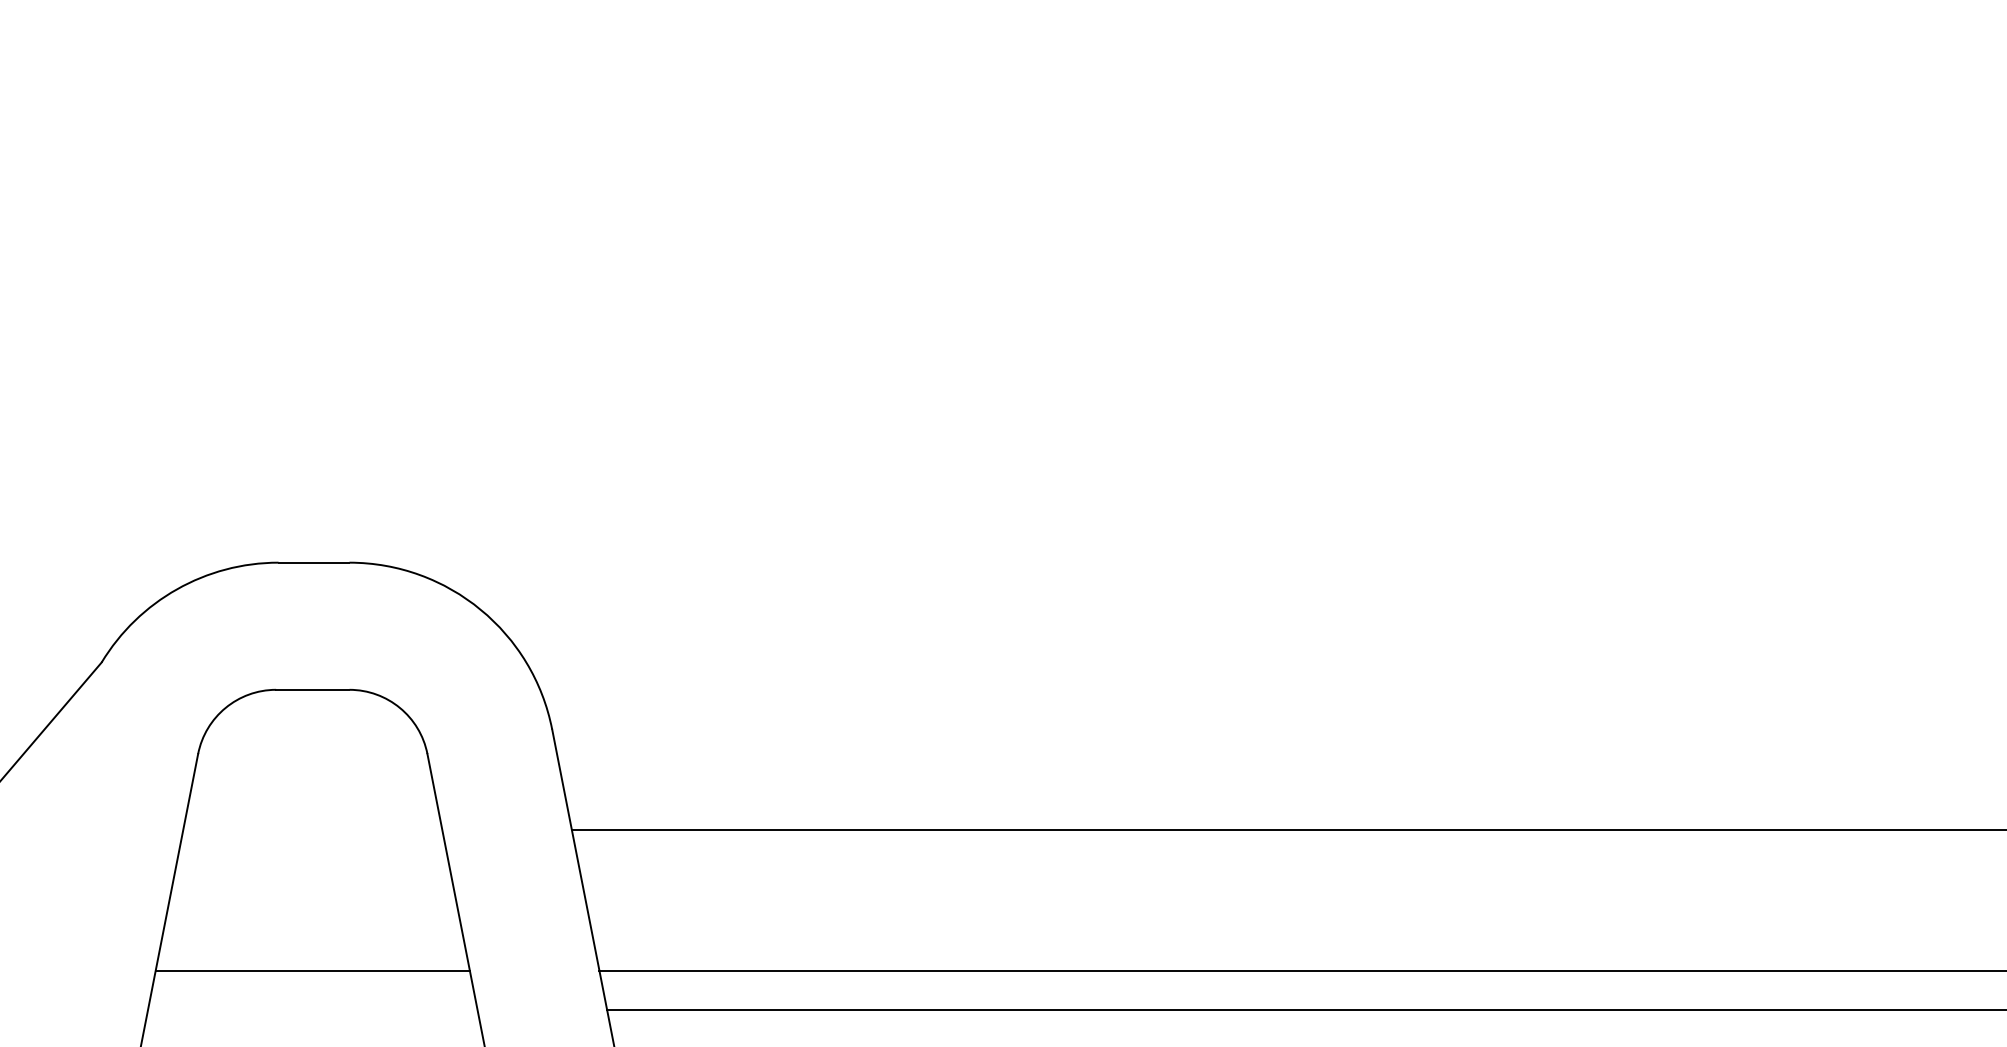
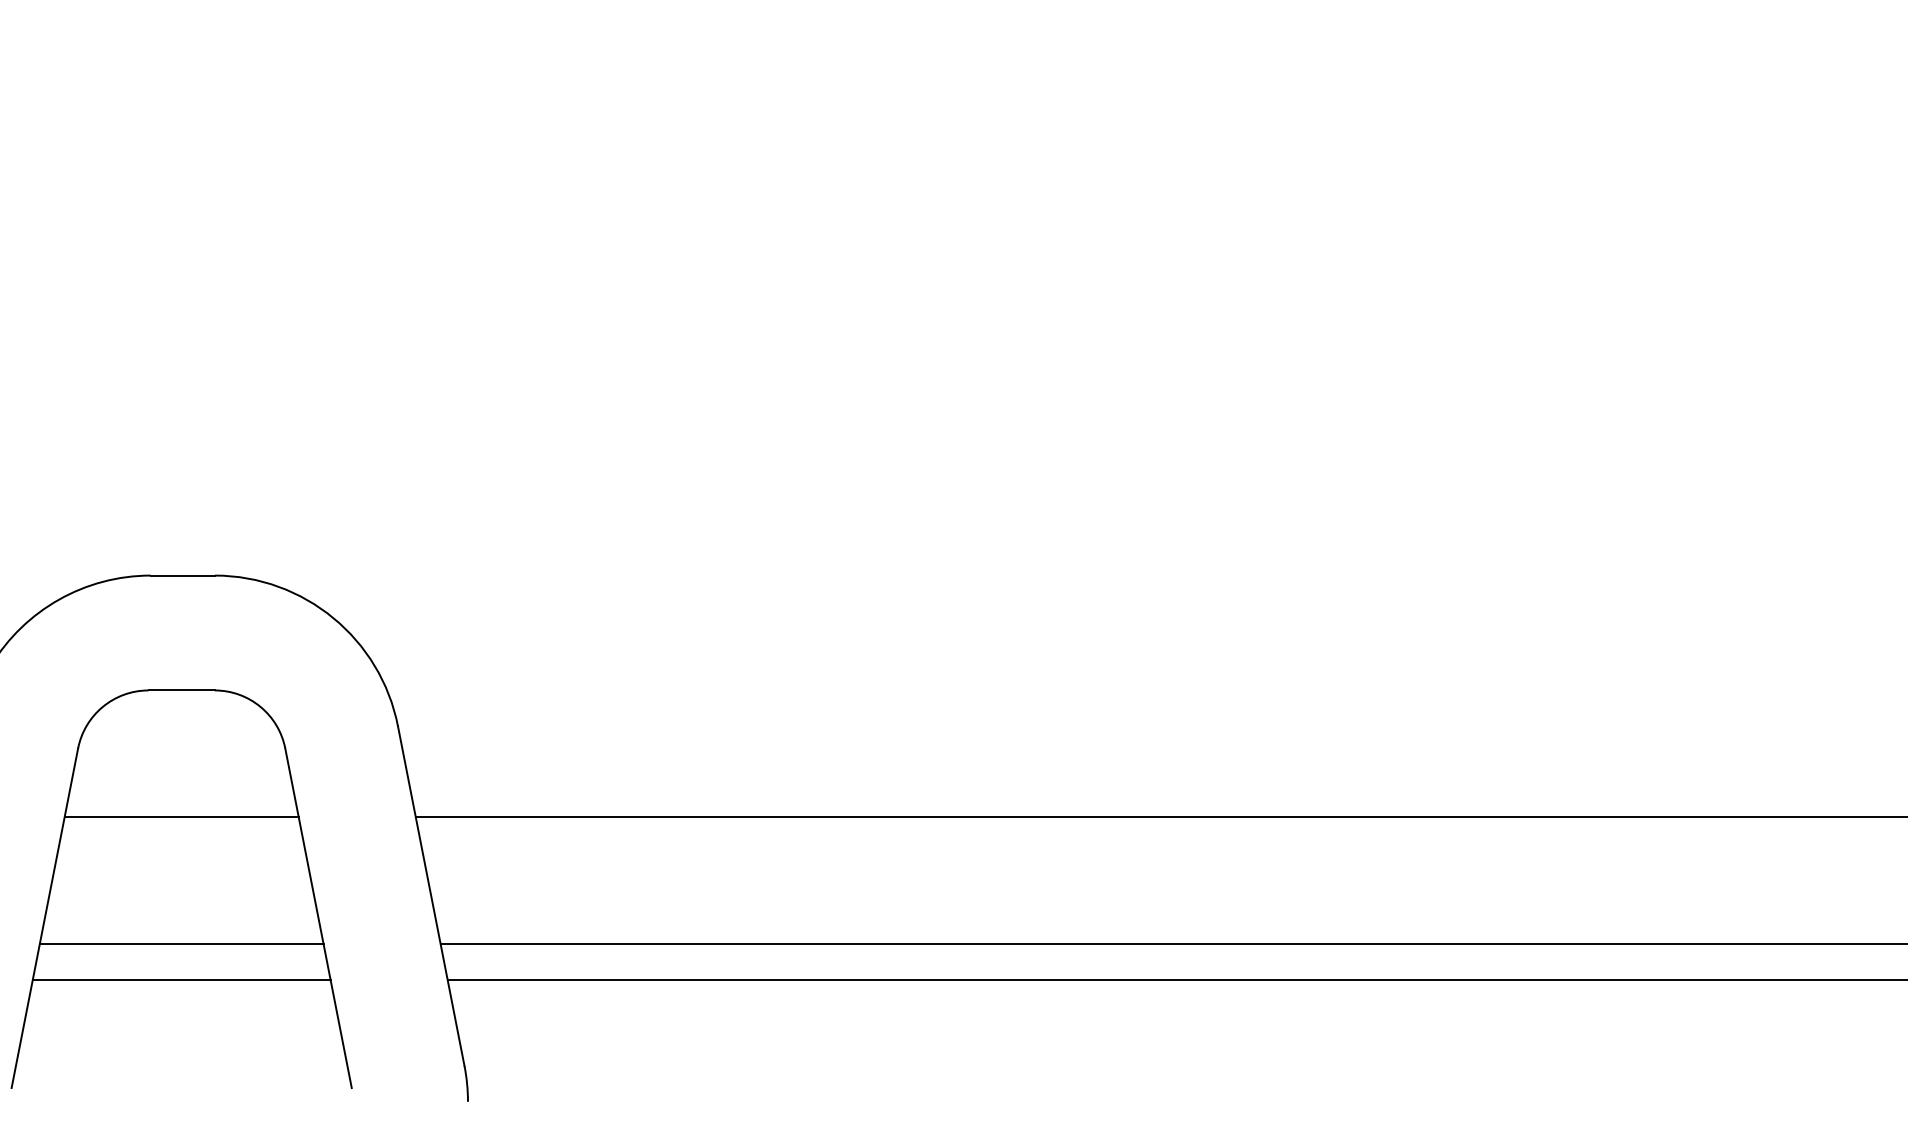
line: (312, 830) -> (181, 817), added
line: (312, 1009) -> (181, 979), added

